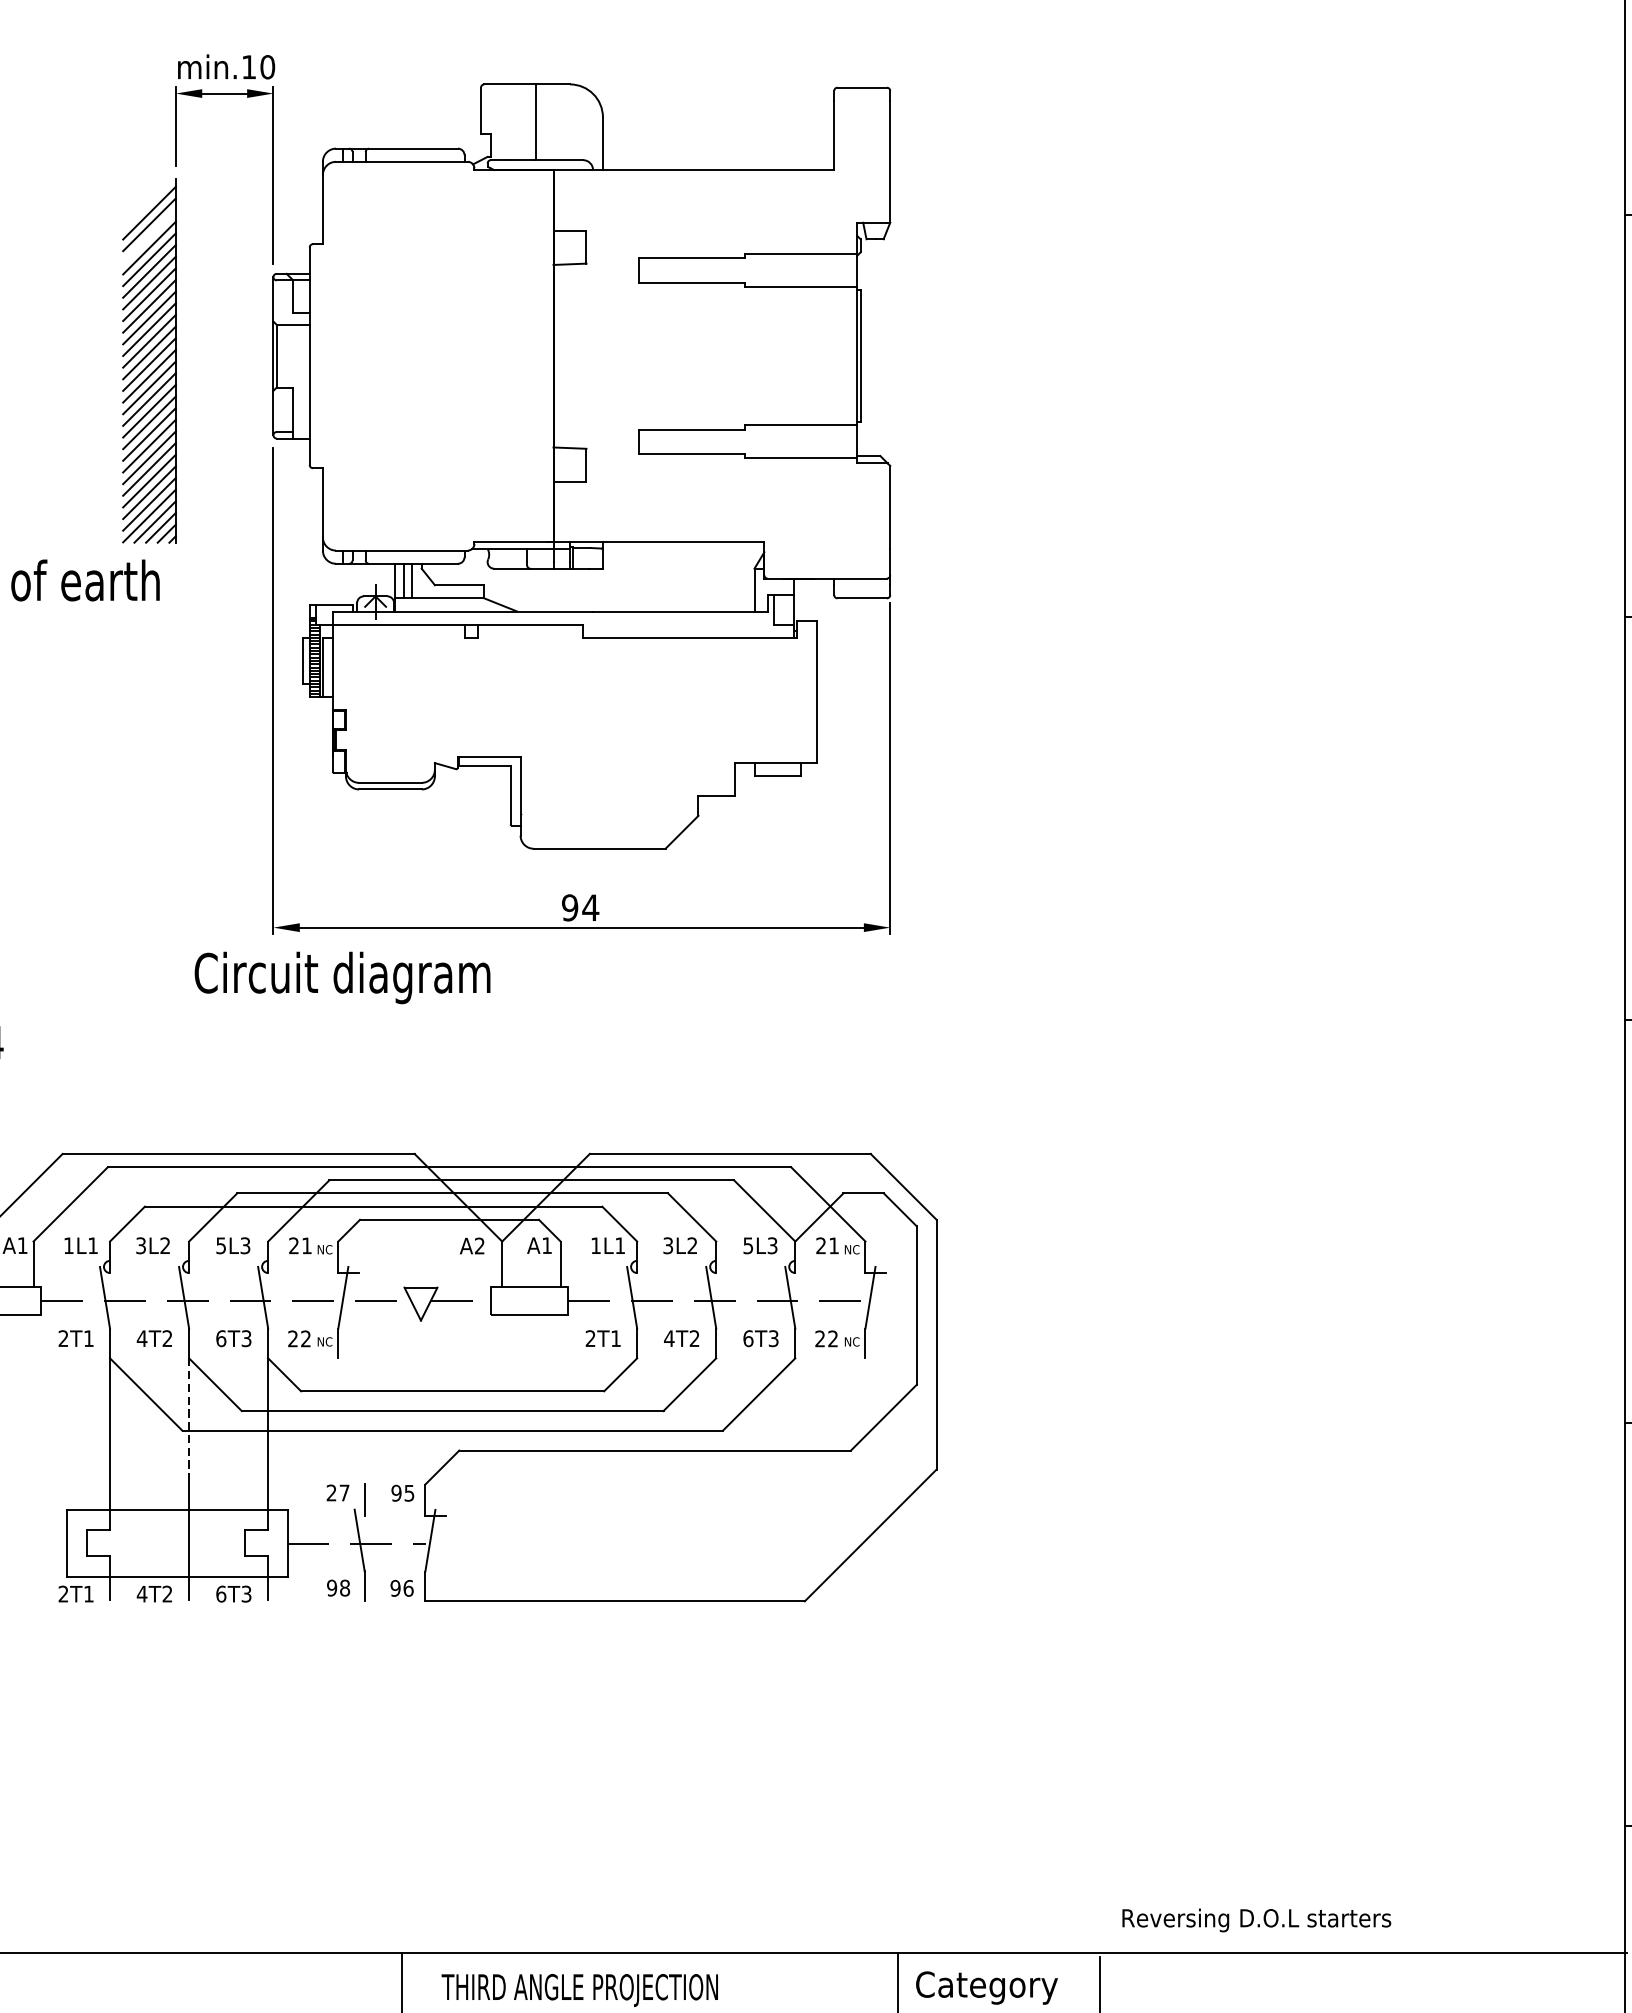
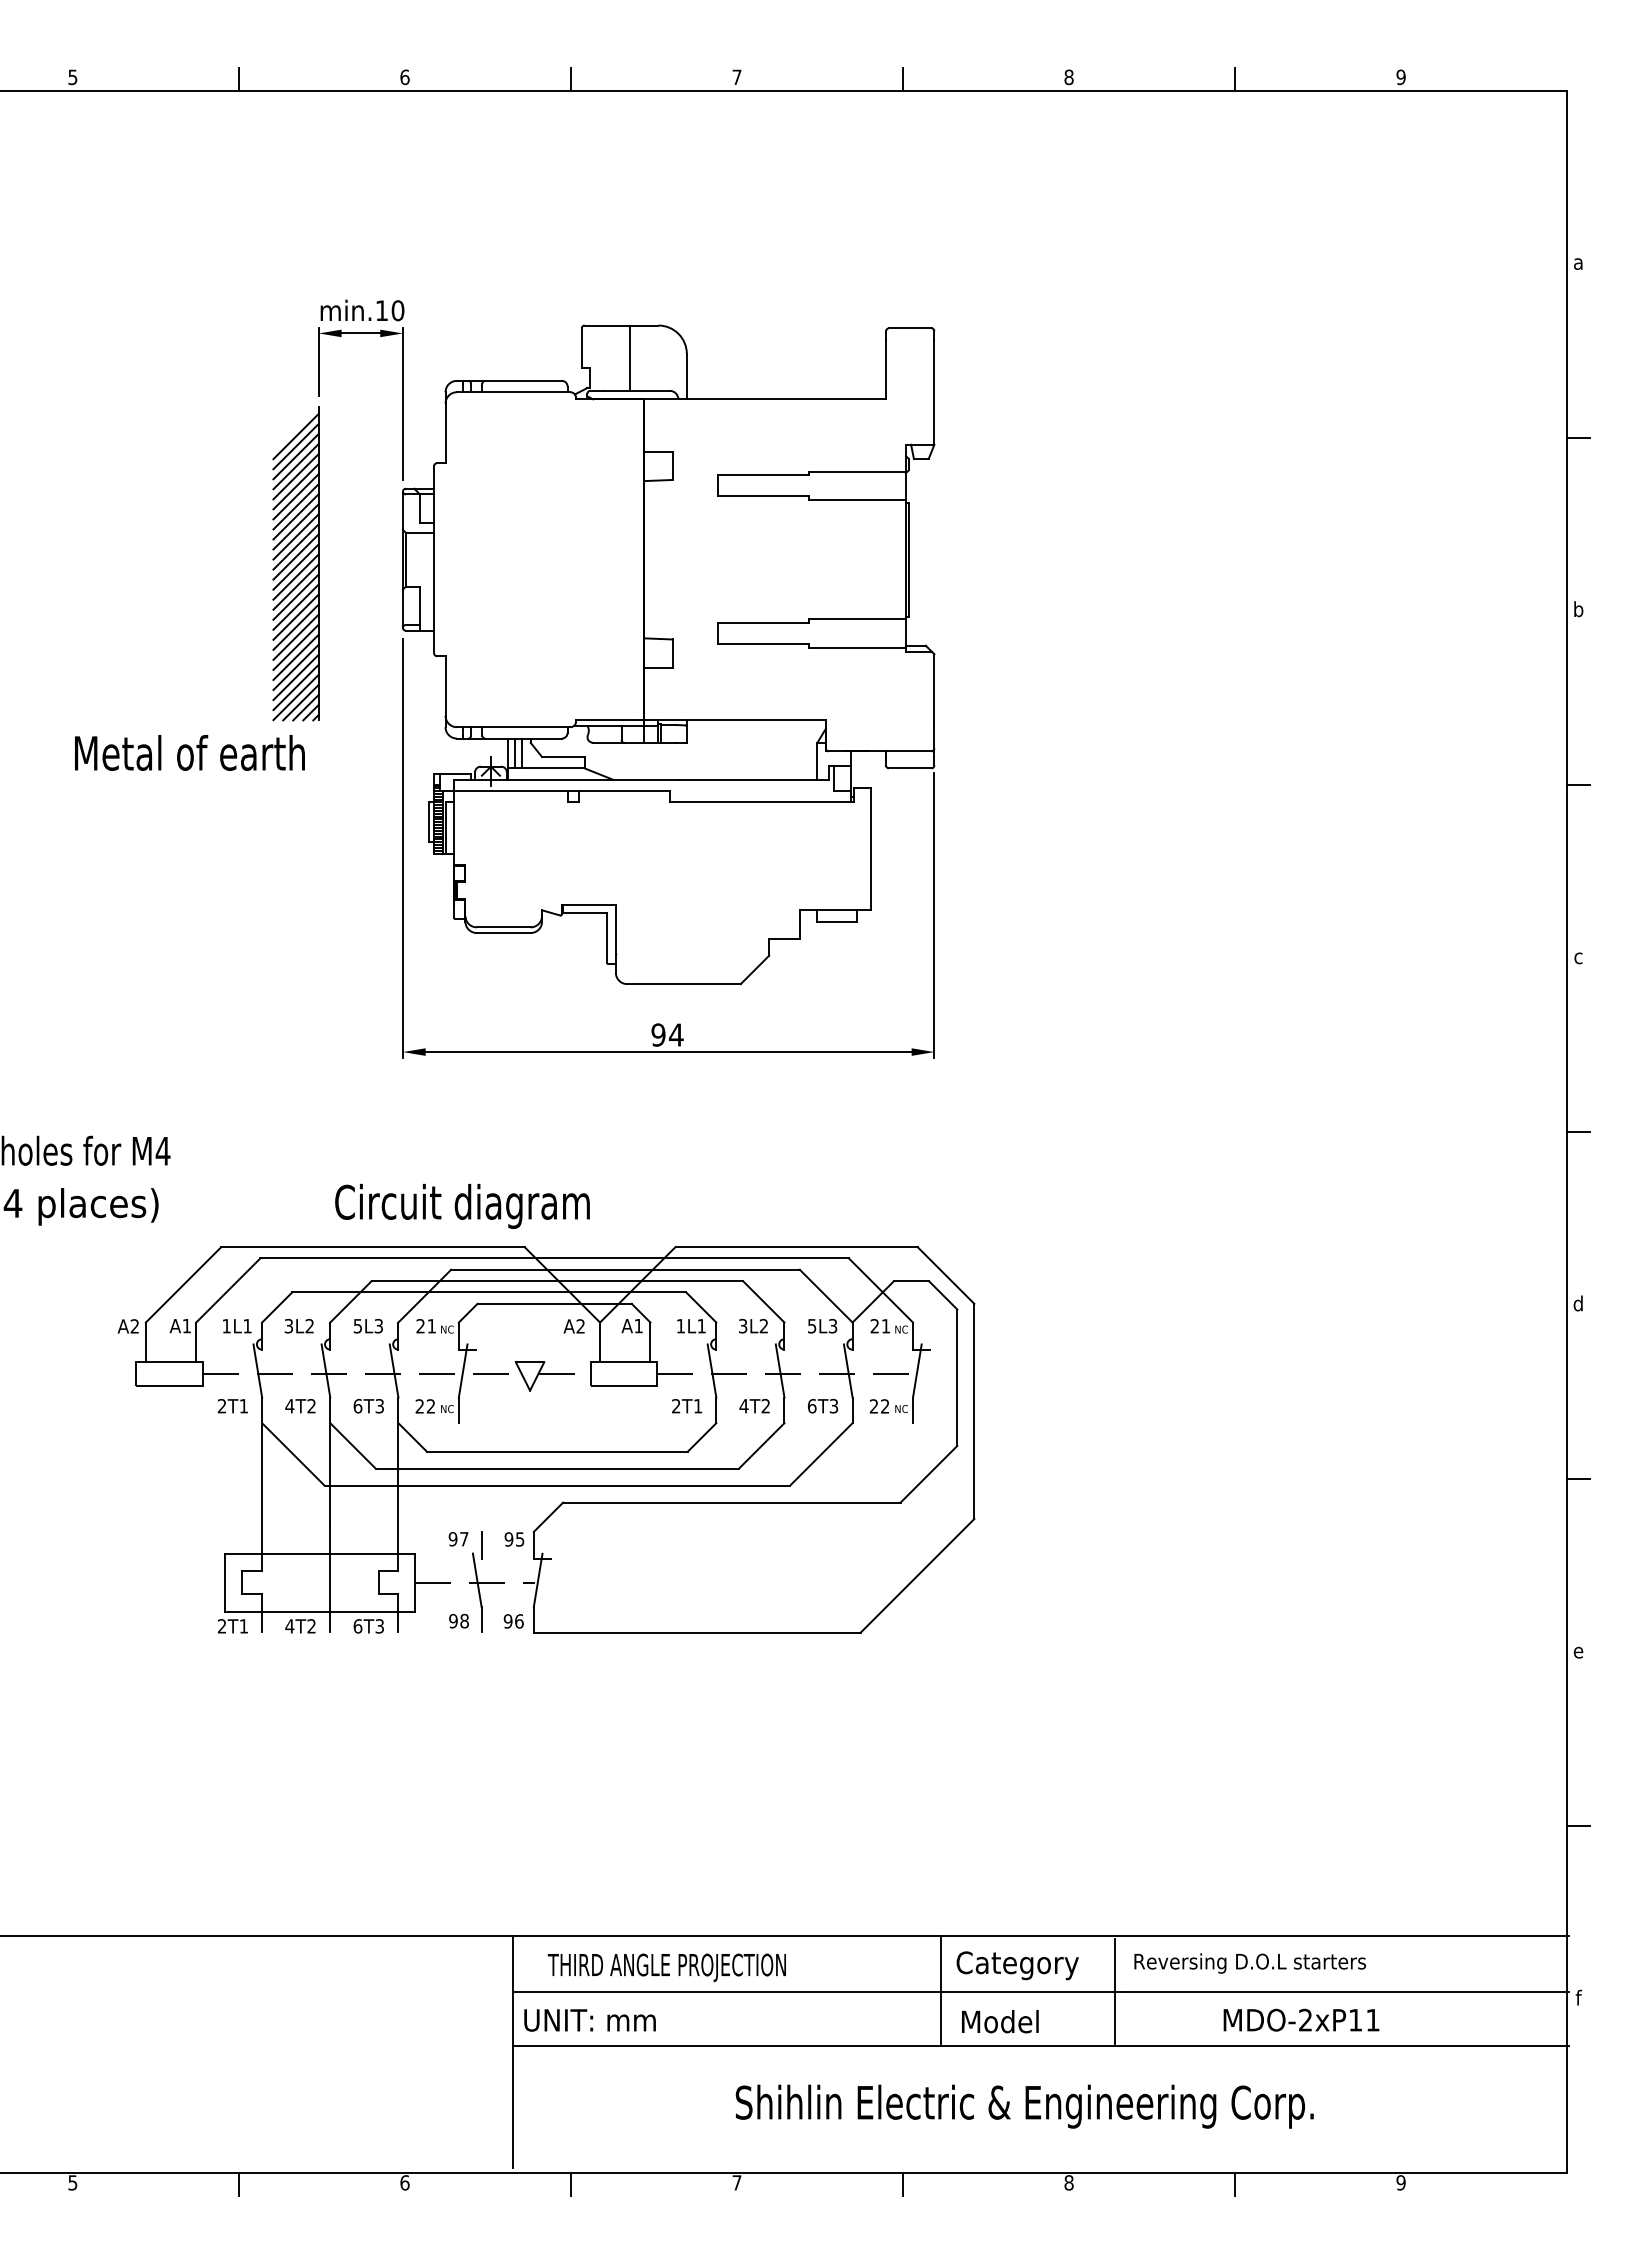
line: (148, 236) -> (295, 456), added
text: (342, 978) -> (462, 1206), moved
line: (189, 1417) -> (330, 1474), dashed -> solid
text: (330, 1493) -> (452, 1539), 27 -> 97
text: (1255, 1920) -> (1249, 1963), moved

